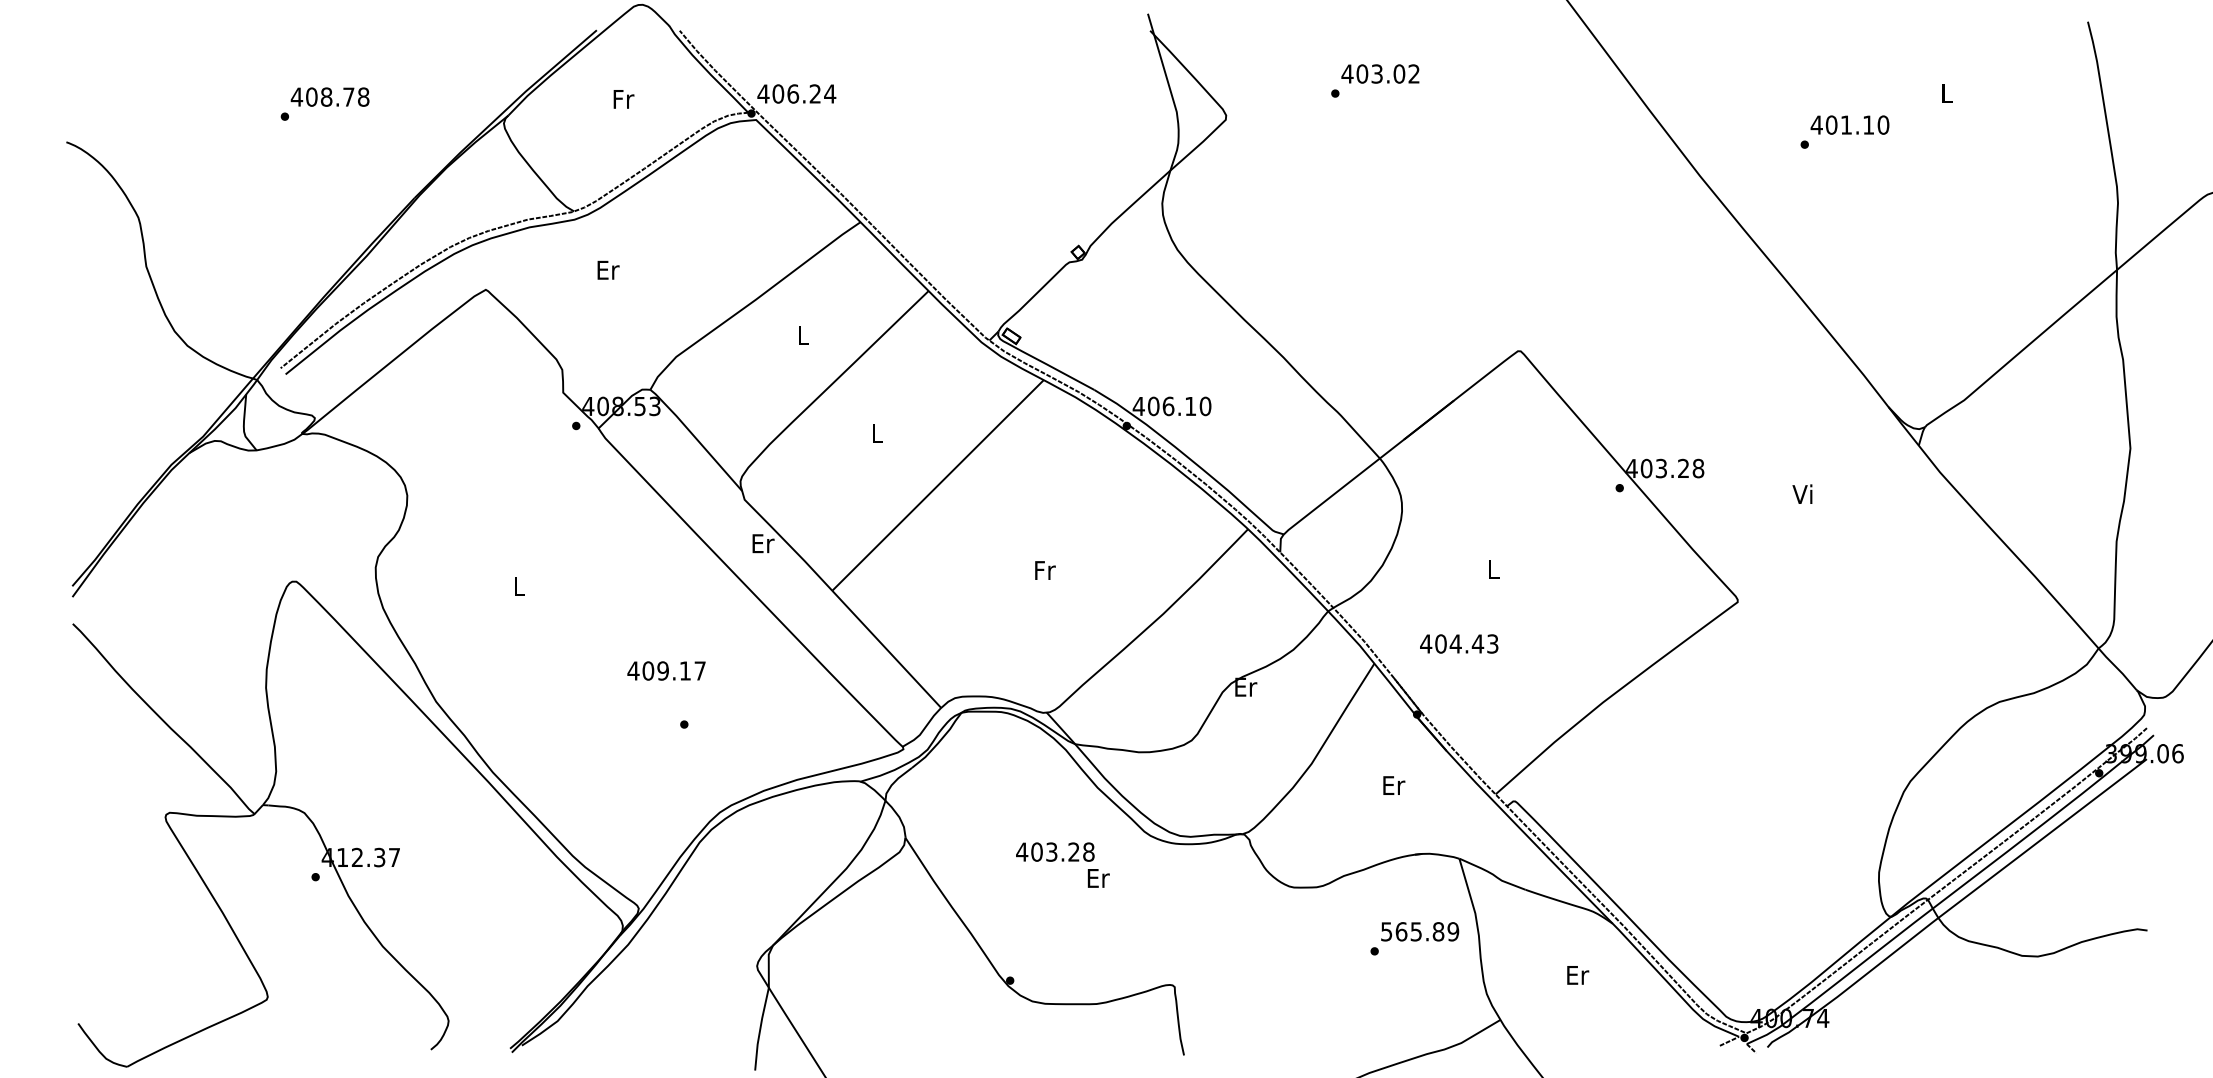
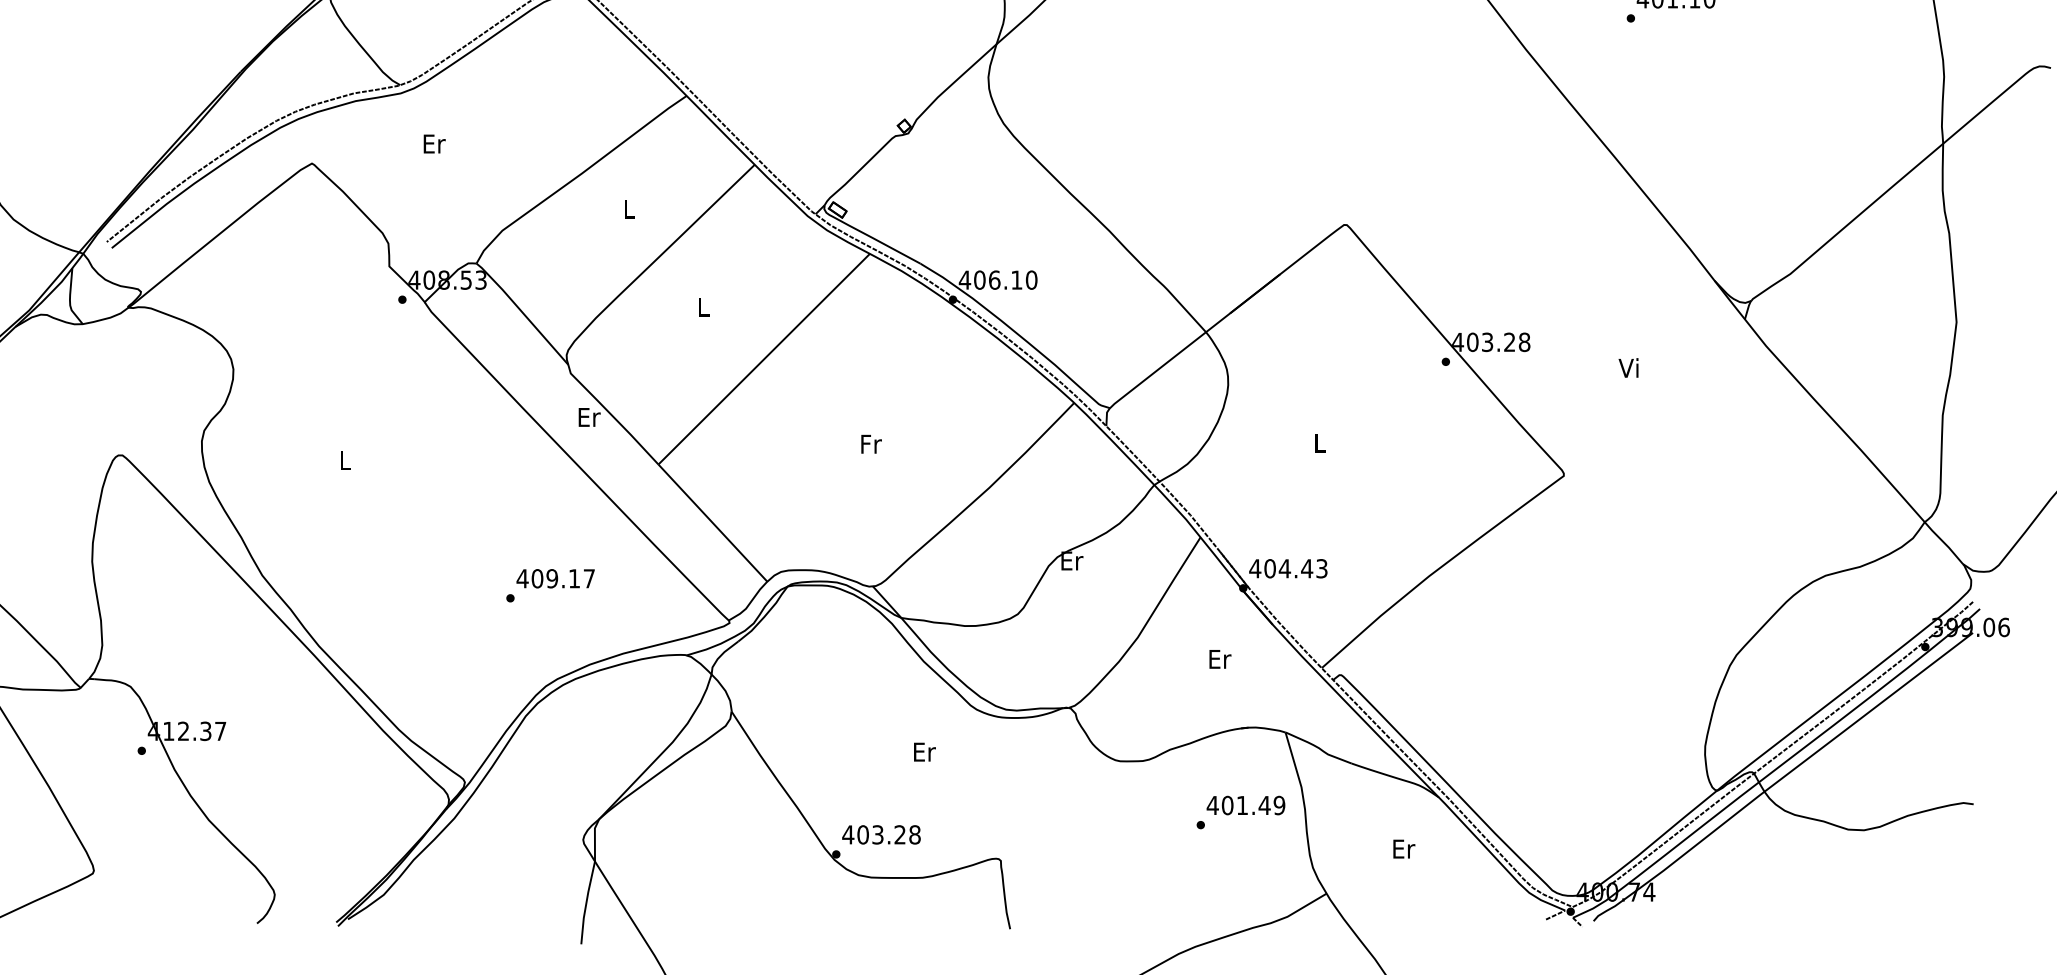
text: (1459, 643) -> (1288, 568), moved
text: (666, 670) -> (555, 578), moved
text: (1055, 851) -> (881, 834), moved
text: (1412, 931) -> (1238, 805), 565.89 -> 401.49

